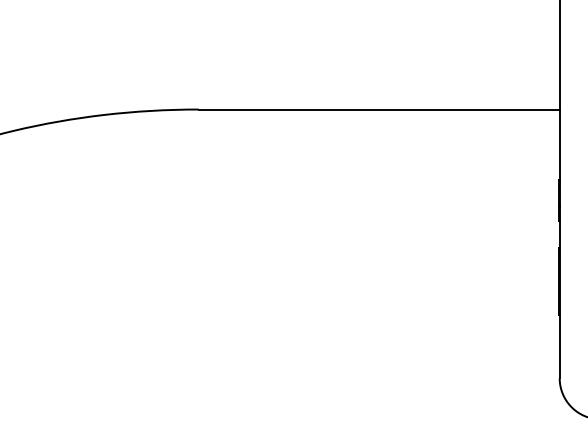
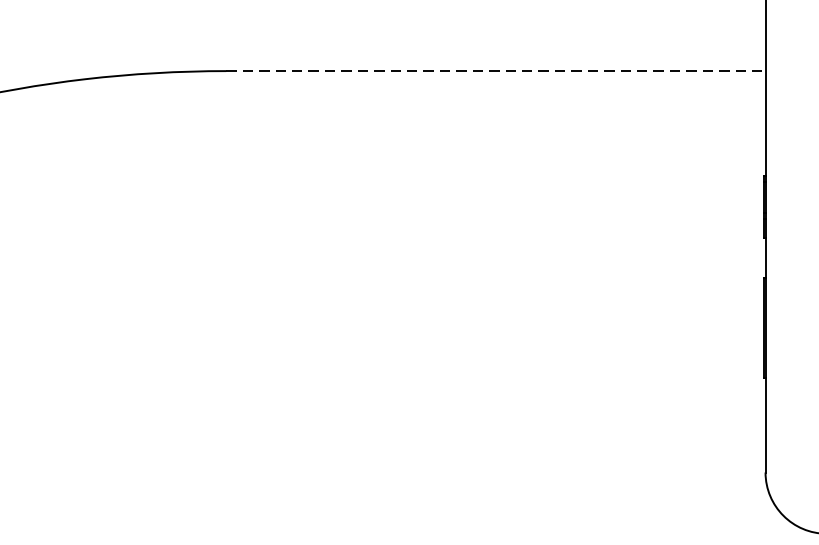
line: (379, 109) -> (496, 71), solid -> dashed

